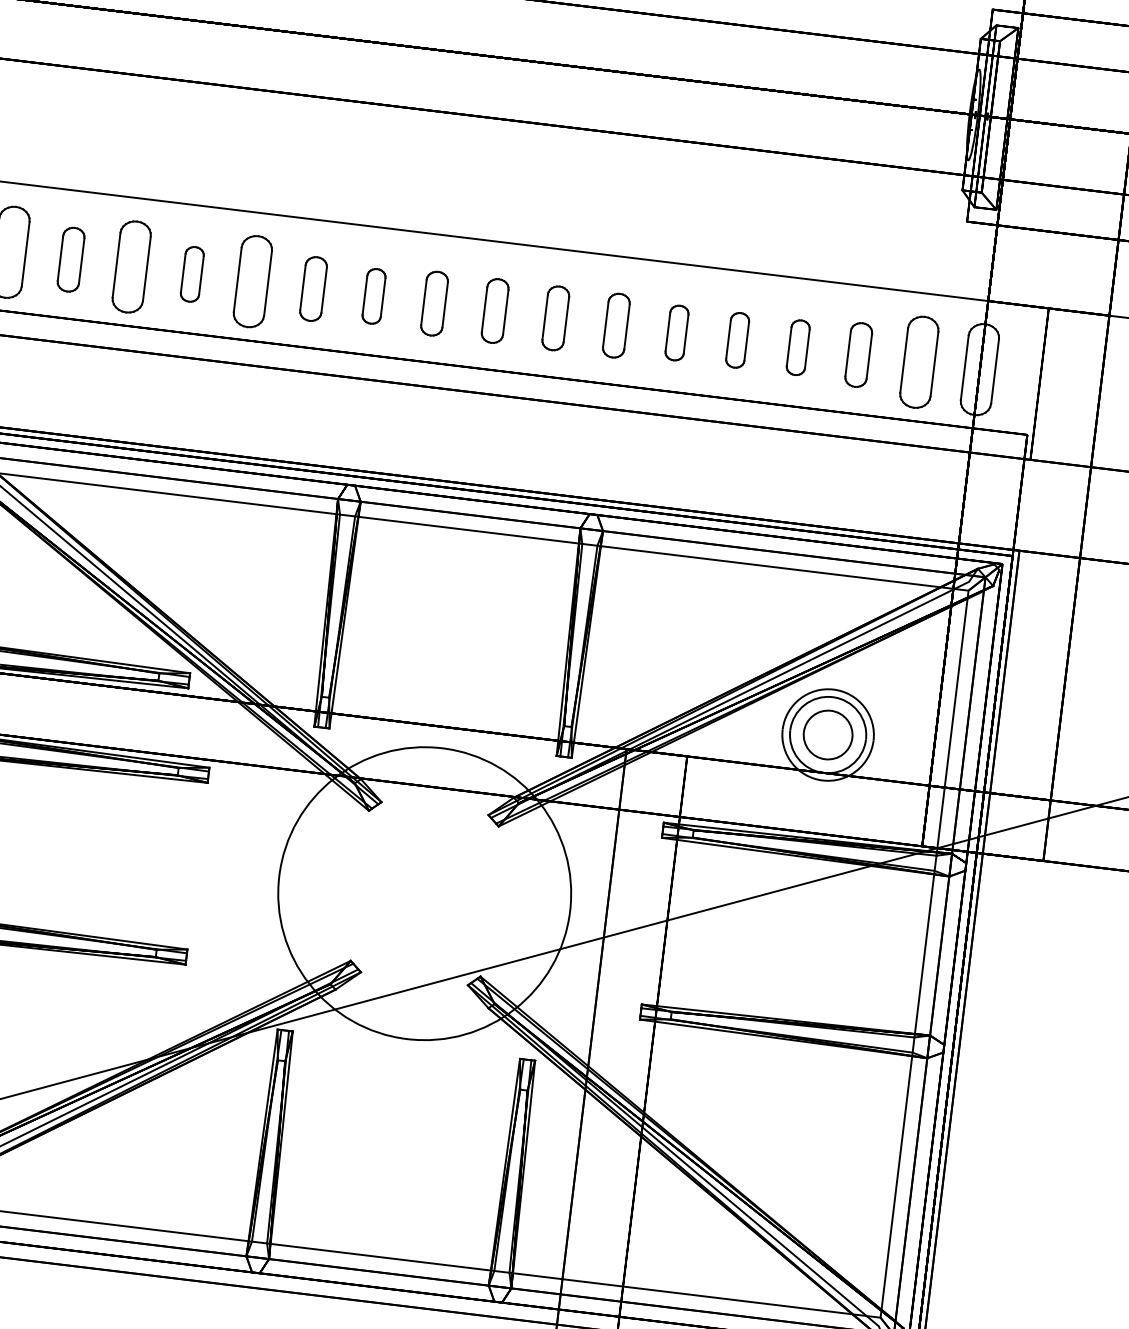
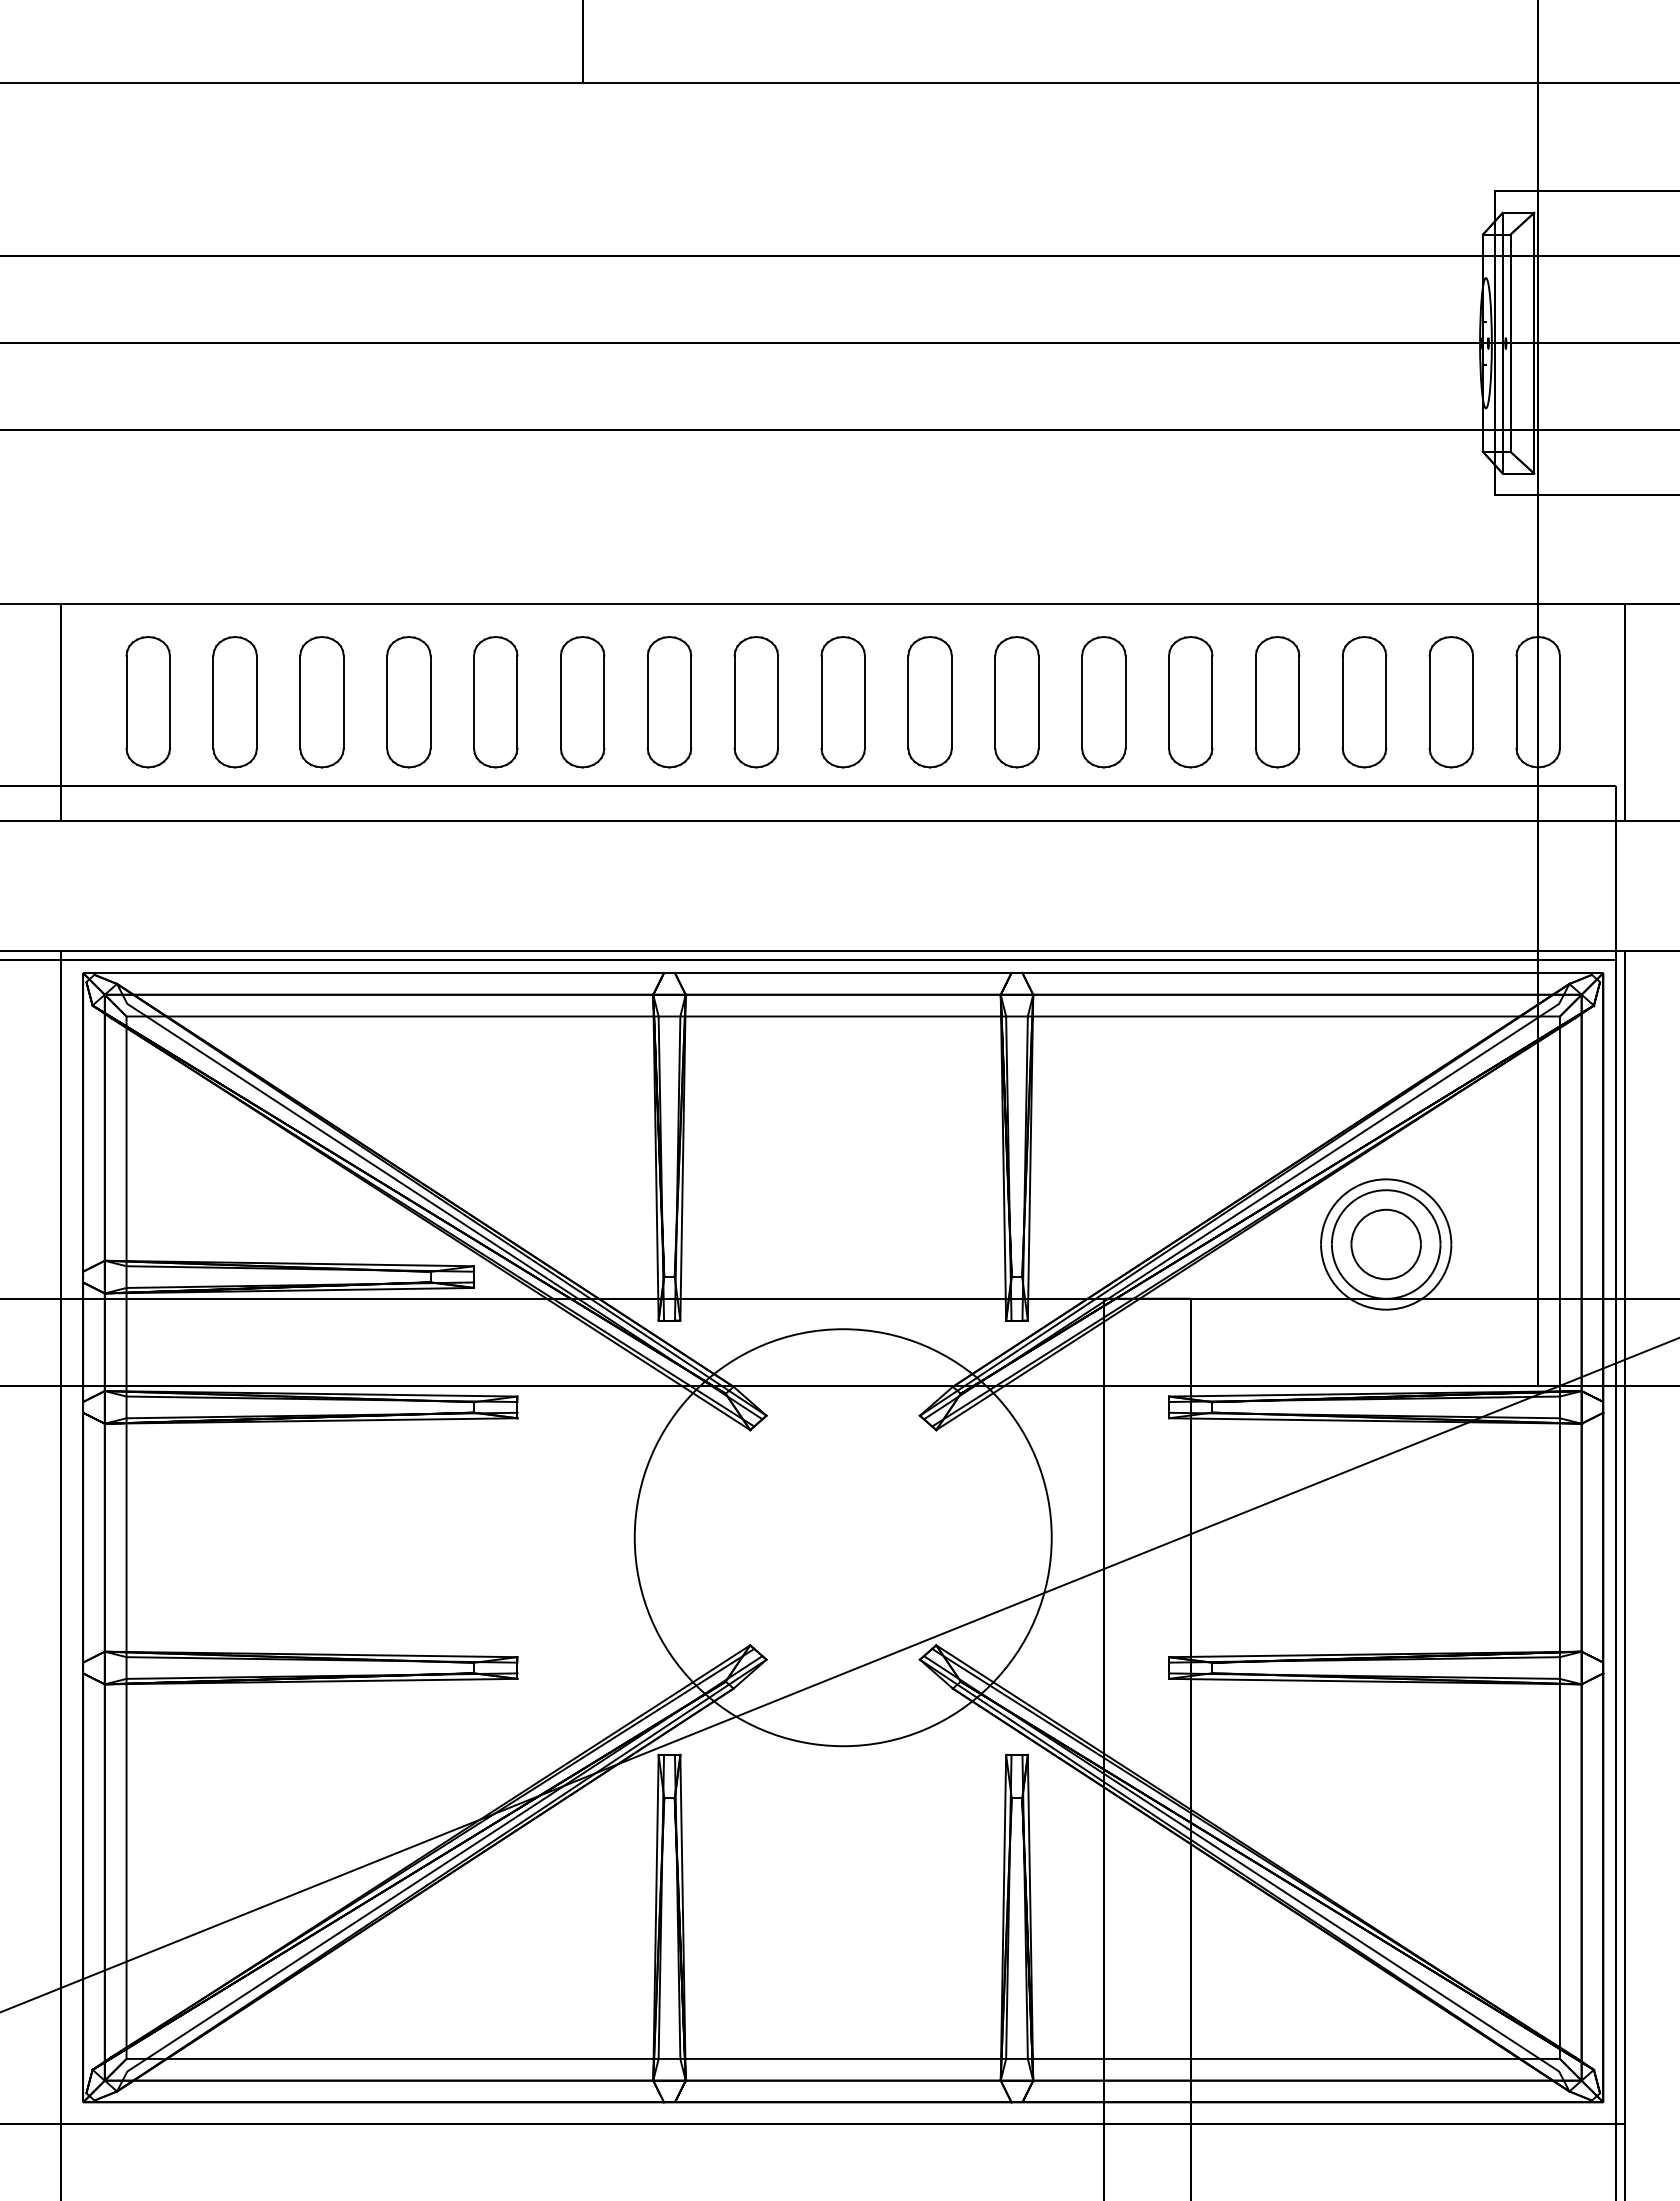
part: (70, 259) -> (234, 702), size x1.43
part: (192, 274) -> (408, 702), size x1.67
part: (313, 289) -> (582, 702), size x1.43
part: (374, 296) -> (669, 702), size x1.67
part: (434, 303) -> (755, 702), size x1.43
part: (494, 311) -> (842, 702), size x1.43
part: (555, 318) -> (929, 702), size x1.43
part: (616, 325) -> (1016, 702), size x1.43
part: (676, 333) -> (1103, 702), size x1.67
part: (737, 340) -> (1190, 702), size x1.67
part: (798, 347) -> (1277, 702), size x1.67
part: (858, 355) -> (1364, 702), size x1.43

